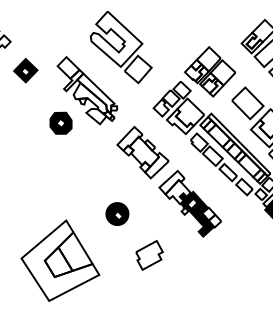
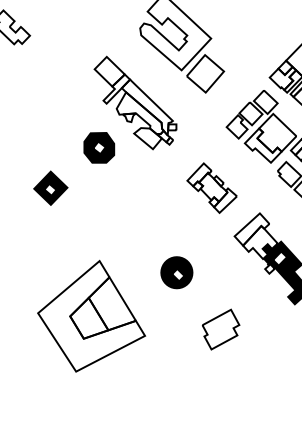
part: (25, 70) -> (50, 188), moved
part: (142, 152) -> (211, 188), size x0.7
part: (60, 260) -> (91, 315), moved

